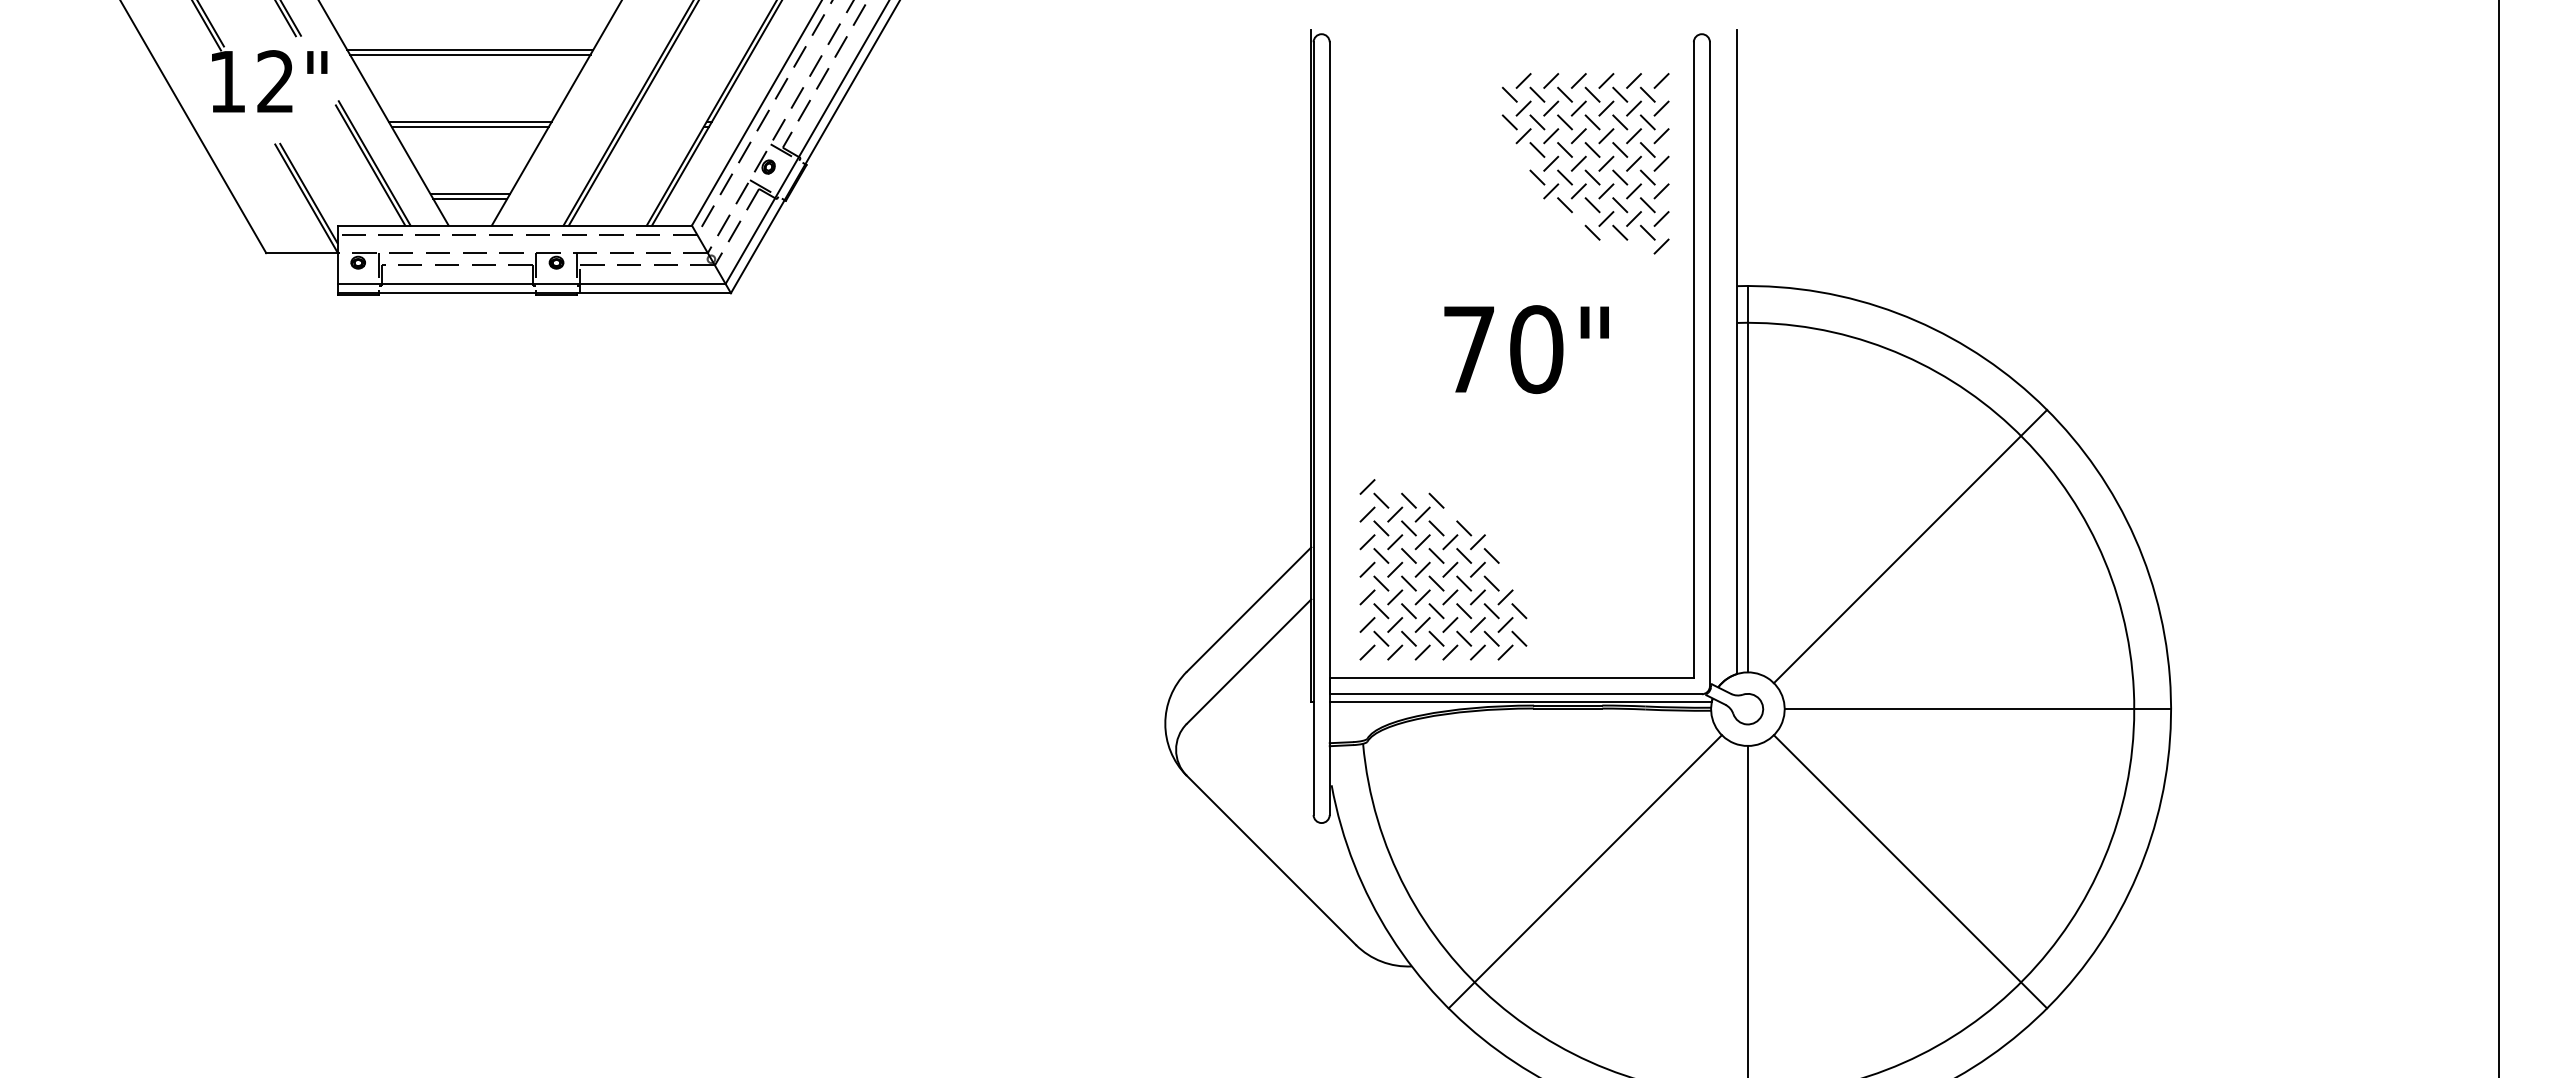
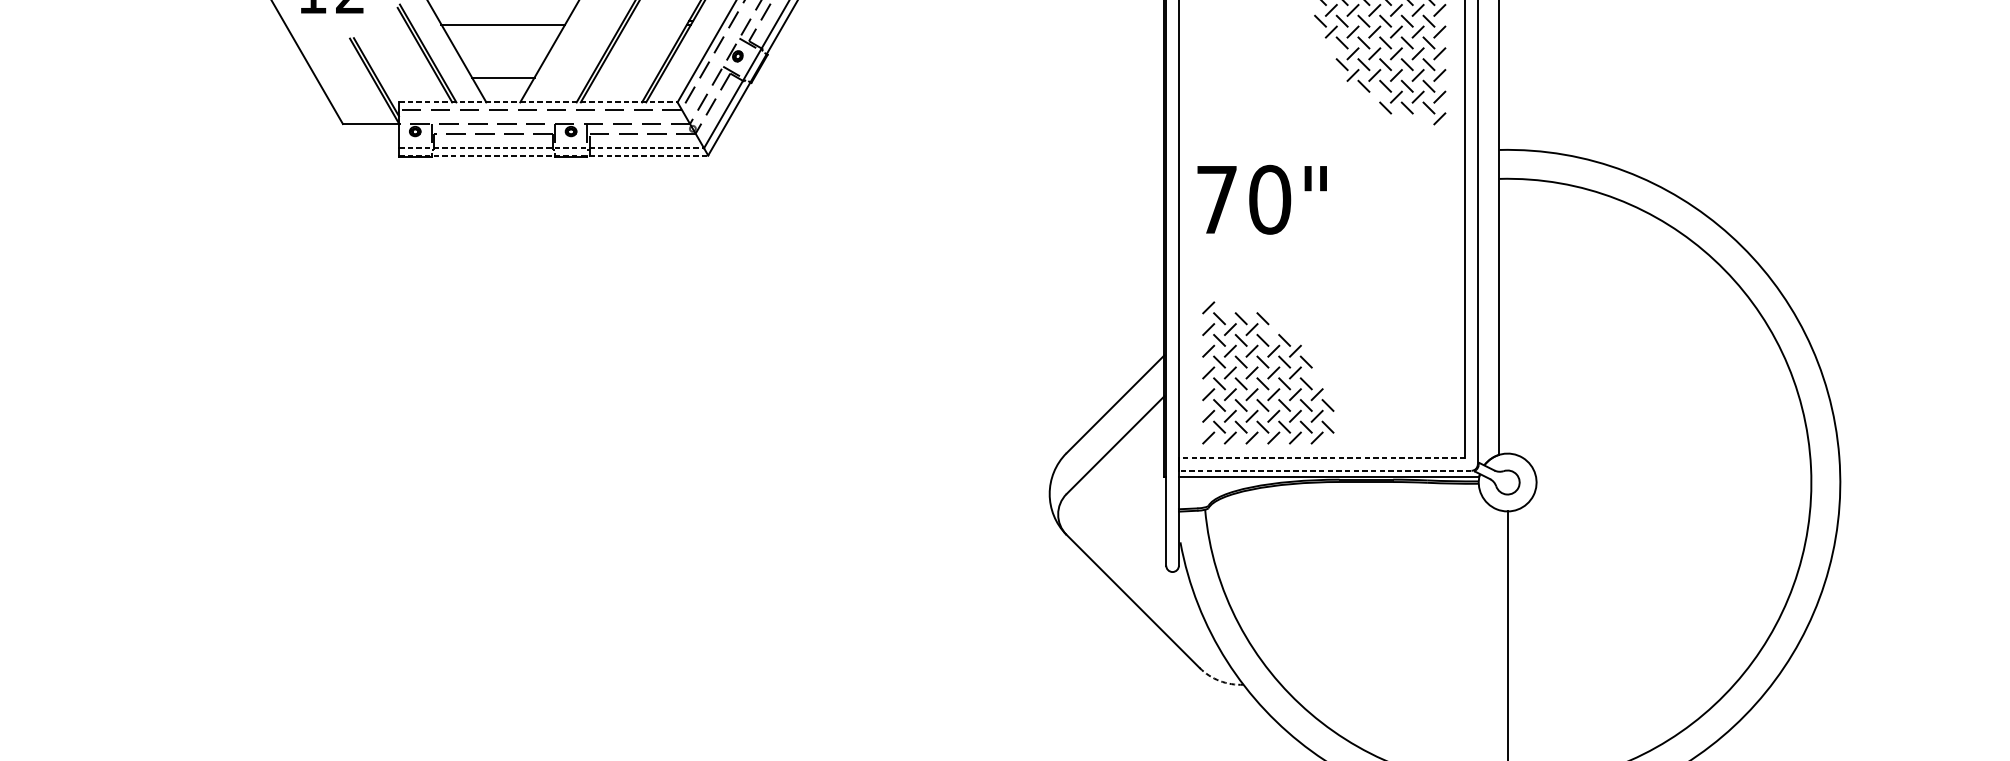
line: (469, 122) -> (502, 21), removed
line: (470, 198) -> (503, 81), removed
line: (515, 225) -> (538, 102), solid -> dashed
line: (532, 283) -> (552, 147), solid -> dashed
line: (534, 293) -> (553, 155), solid -> dashed
text: (1526, 349) -> (1262, 199), moved
line: (1747, 479) -> (1507, 301), removed
line: (1910, 546) -> (1635, 354), removed
line: (1511, 678) -> (1321, 458), solid -> dashed
line: (1515, 694) -> (1324, 470), solid -> dashed
line: (1977, 709) -> (1688, 482), removed
line: (1584, 871) -> (1379, 610), removed
line: (1910, 871) -> (1635, 610), removed
arc: (1381, 961) -> (1219, 680), solid -> dashed

